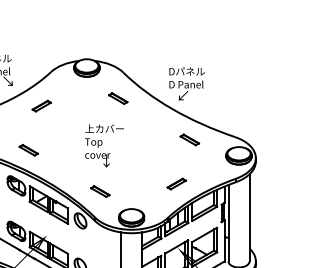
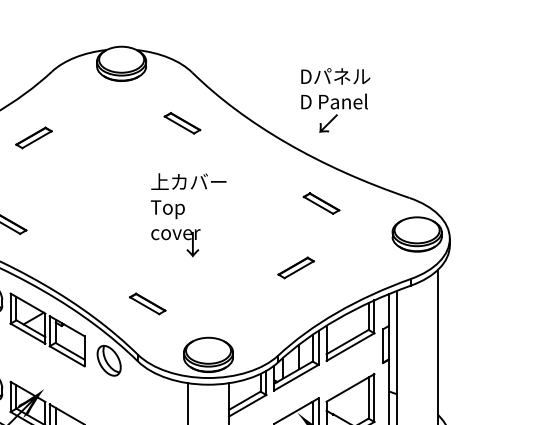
text: (186, 83) -> (334, 99), moved
text: (104, 145) -> (188, 214), moved
part: (176, 183) -> (295, 266), moved

